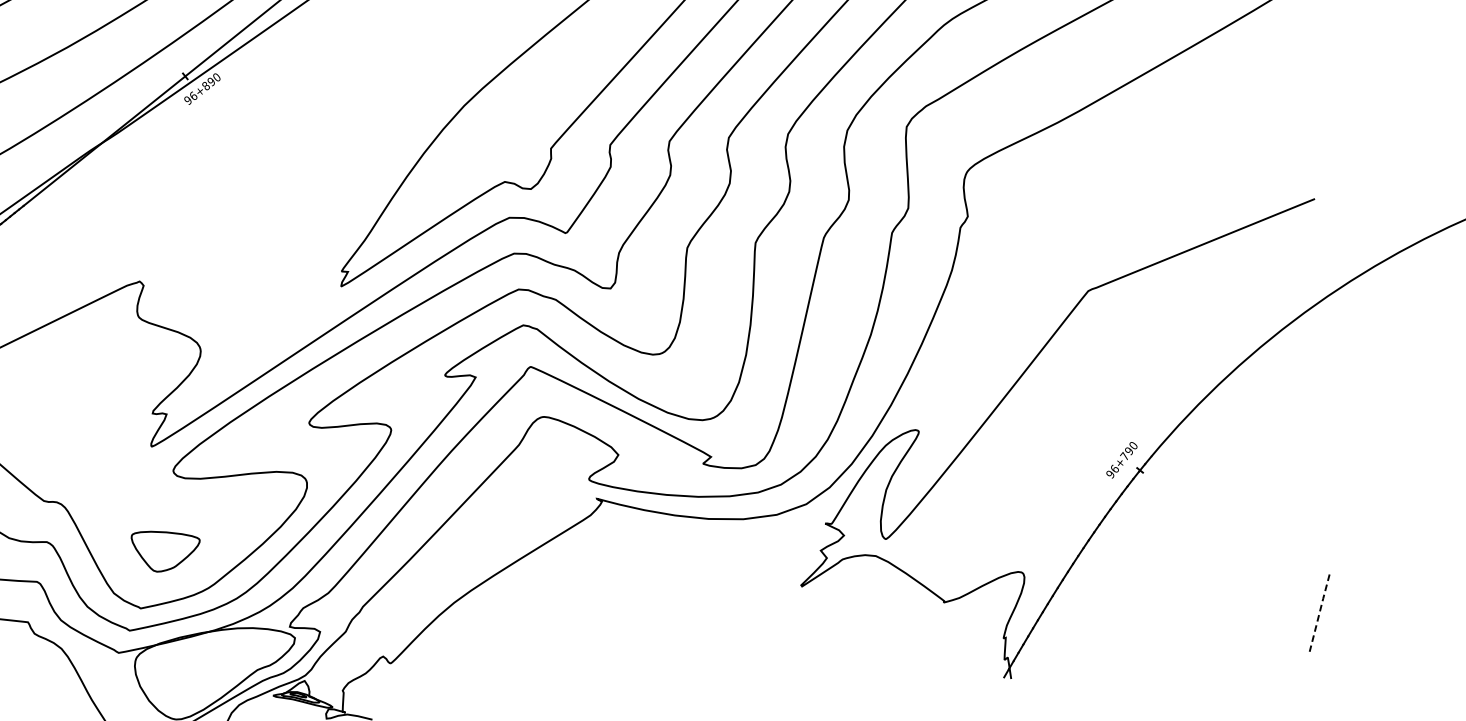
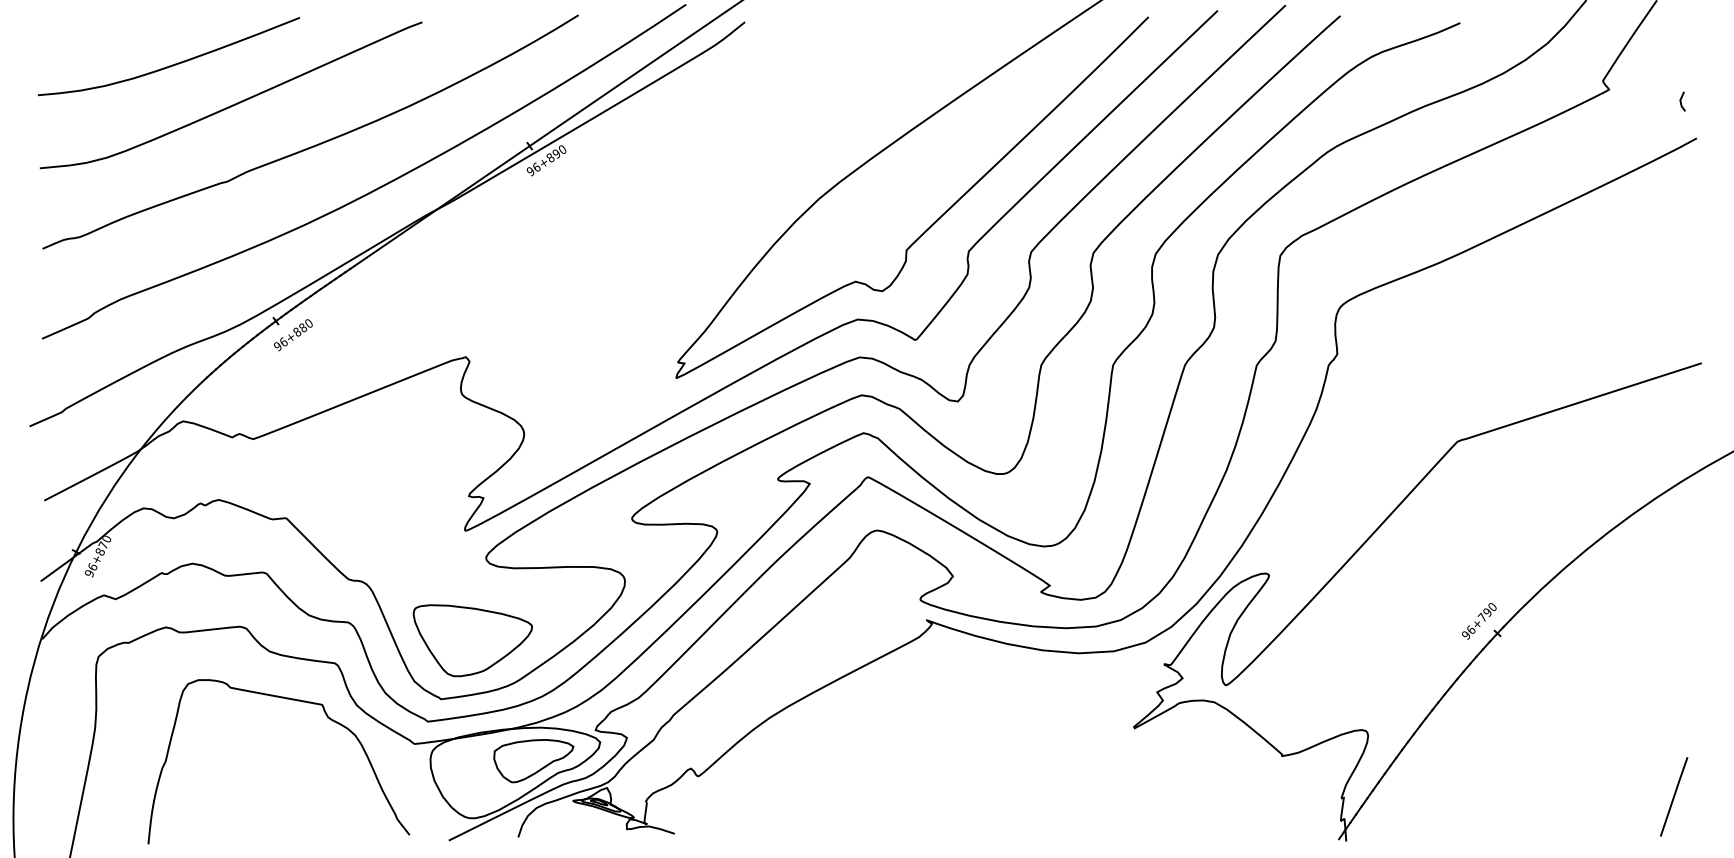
part: (166, 550) -> (472, 640), size x1.67
line: (1319, 613) -> (1673, 797), dashed -> solid
part: (232, 661) -> (533, 761), added

